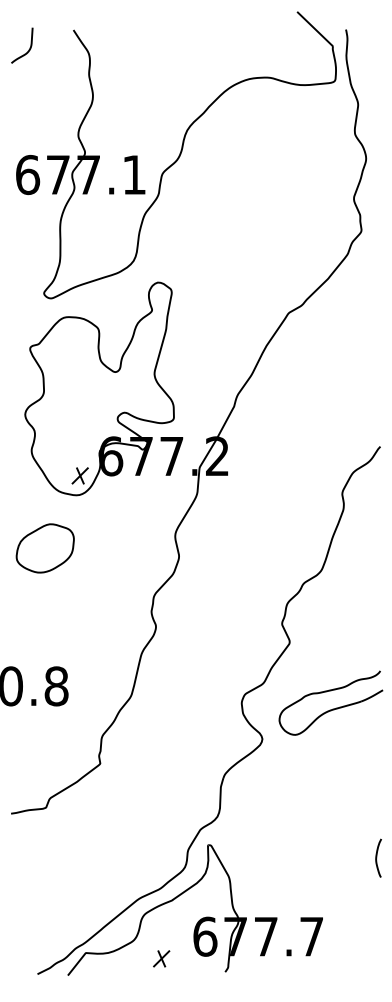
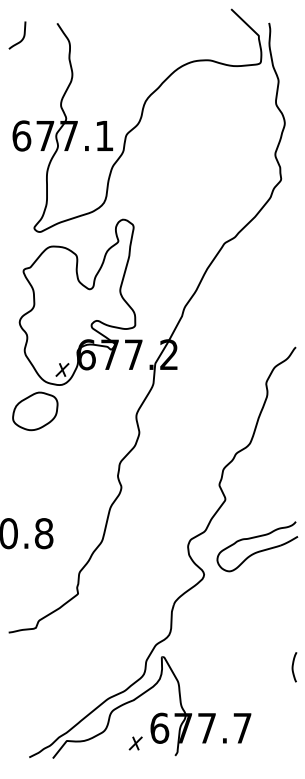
part: (45, 548) -> (35, 411), moved
part: (161, 958) -> (135, 743), moved

